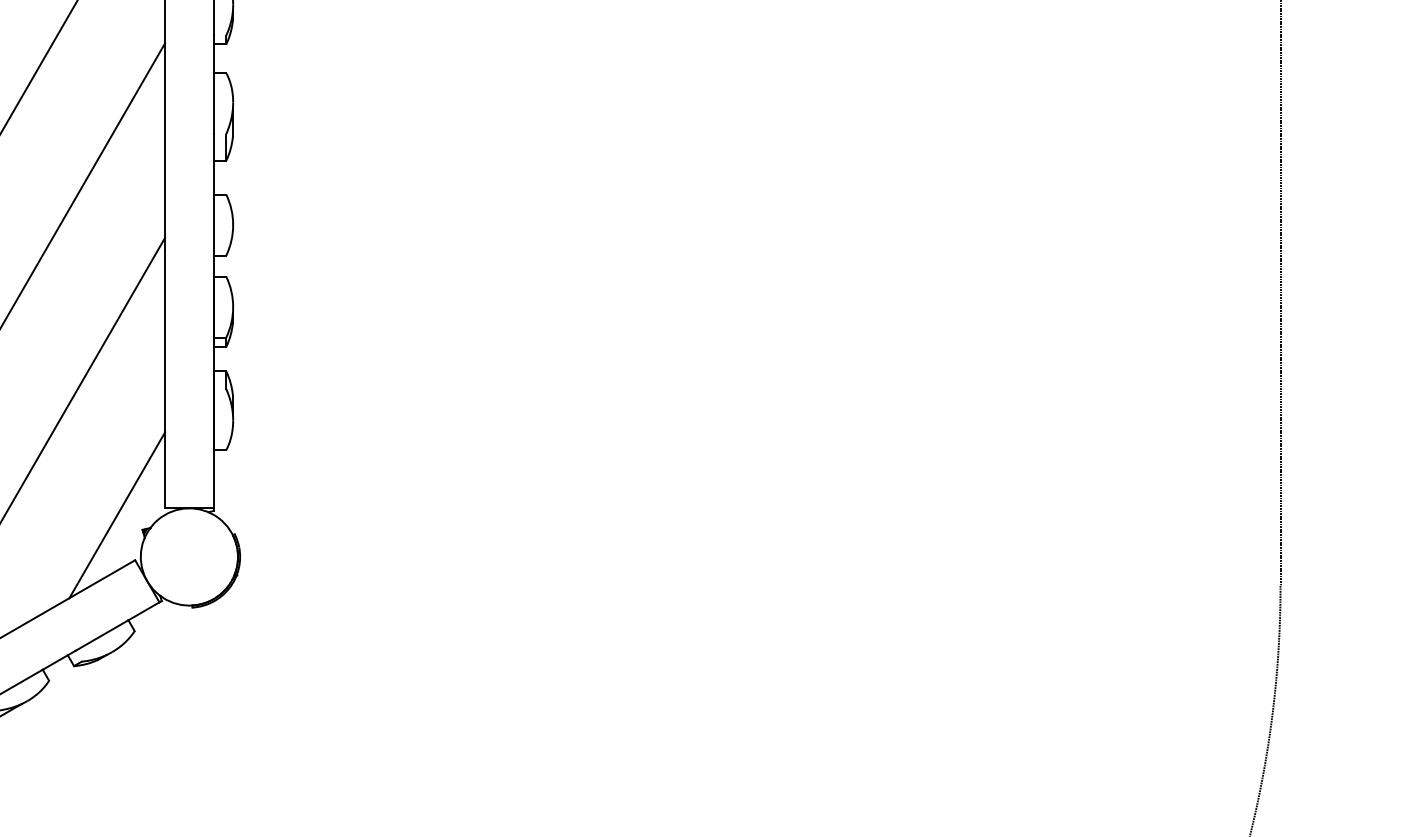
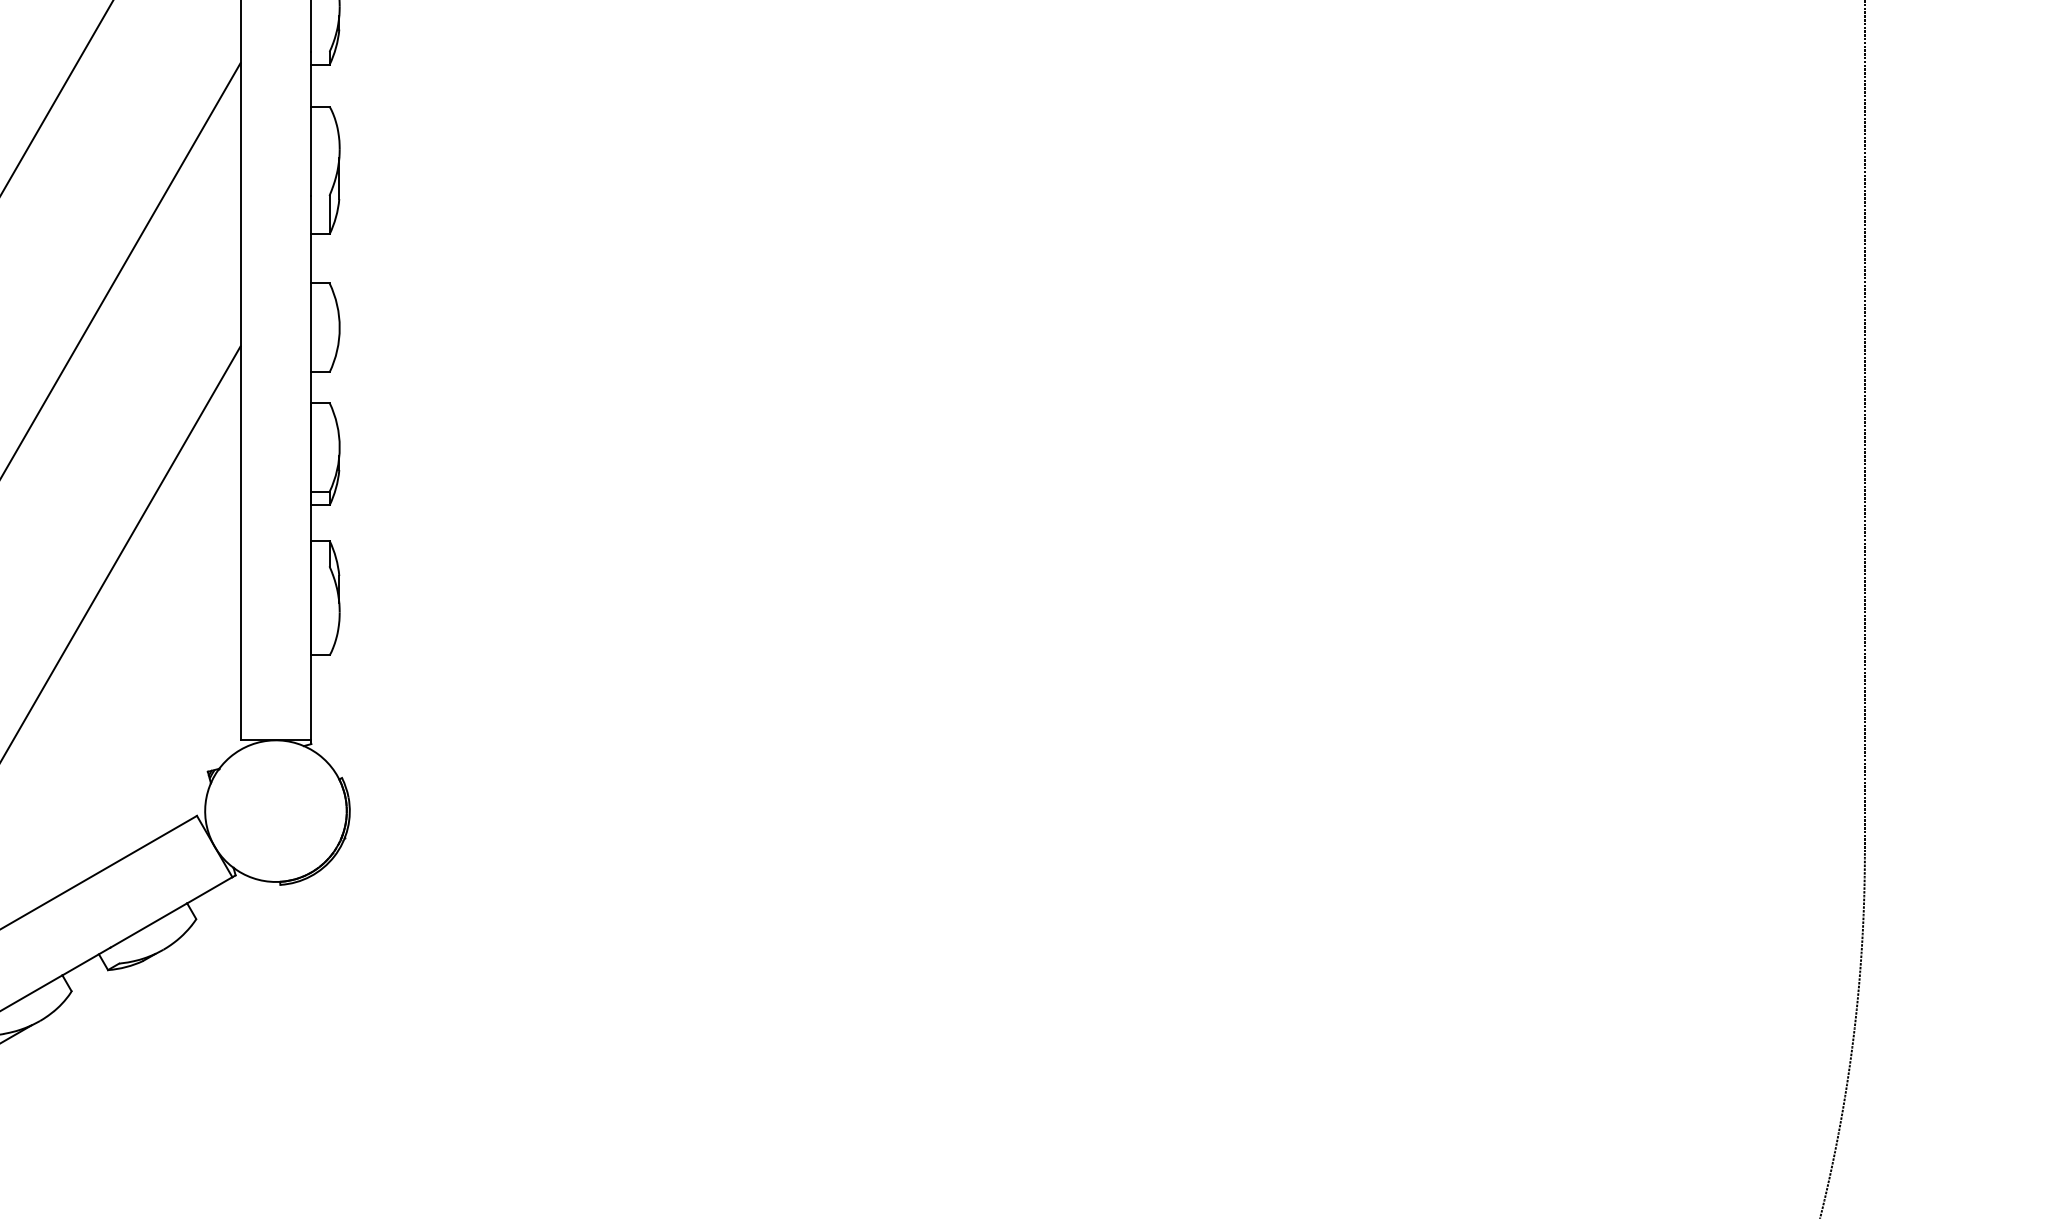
line: (117, 515) -> (171, 750), removed

